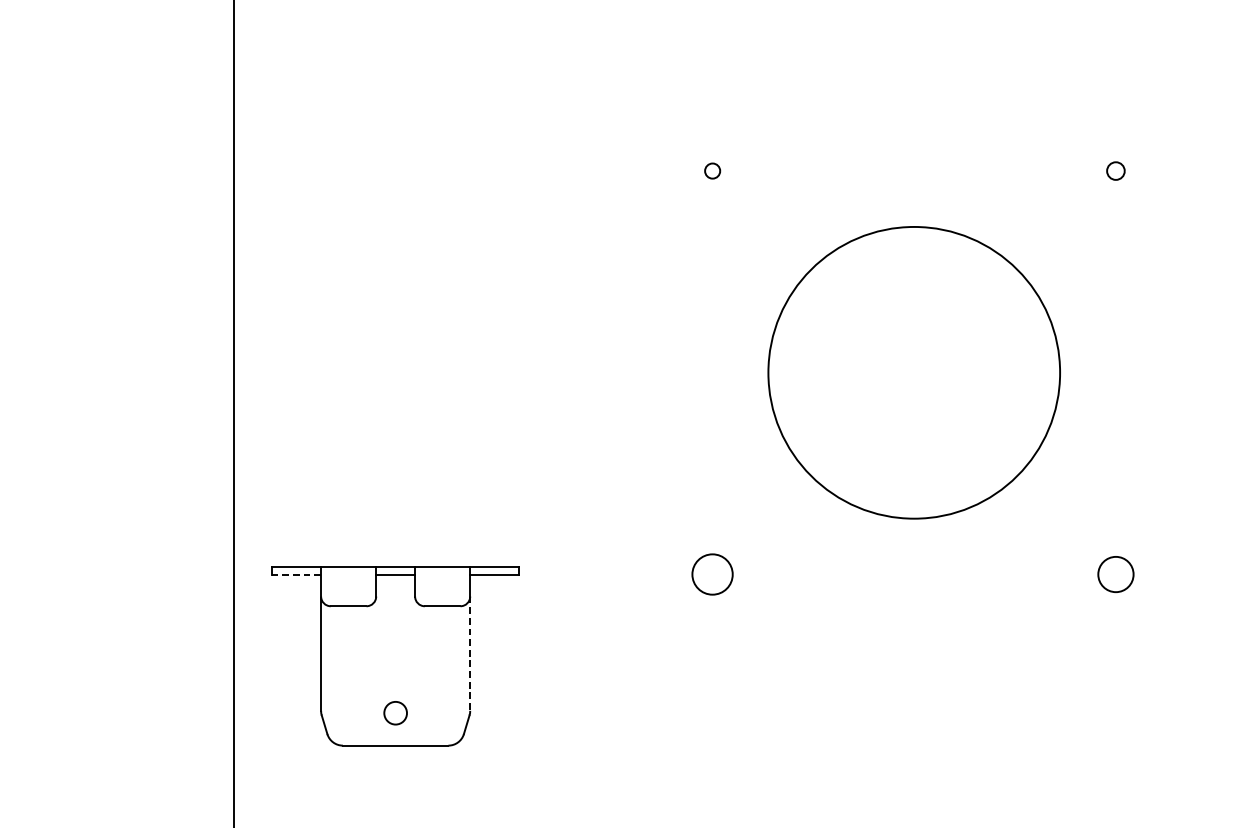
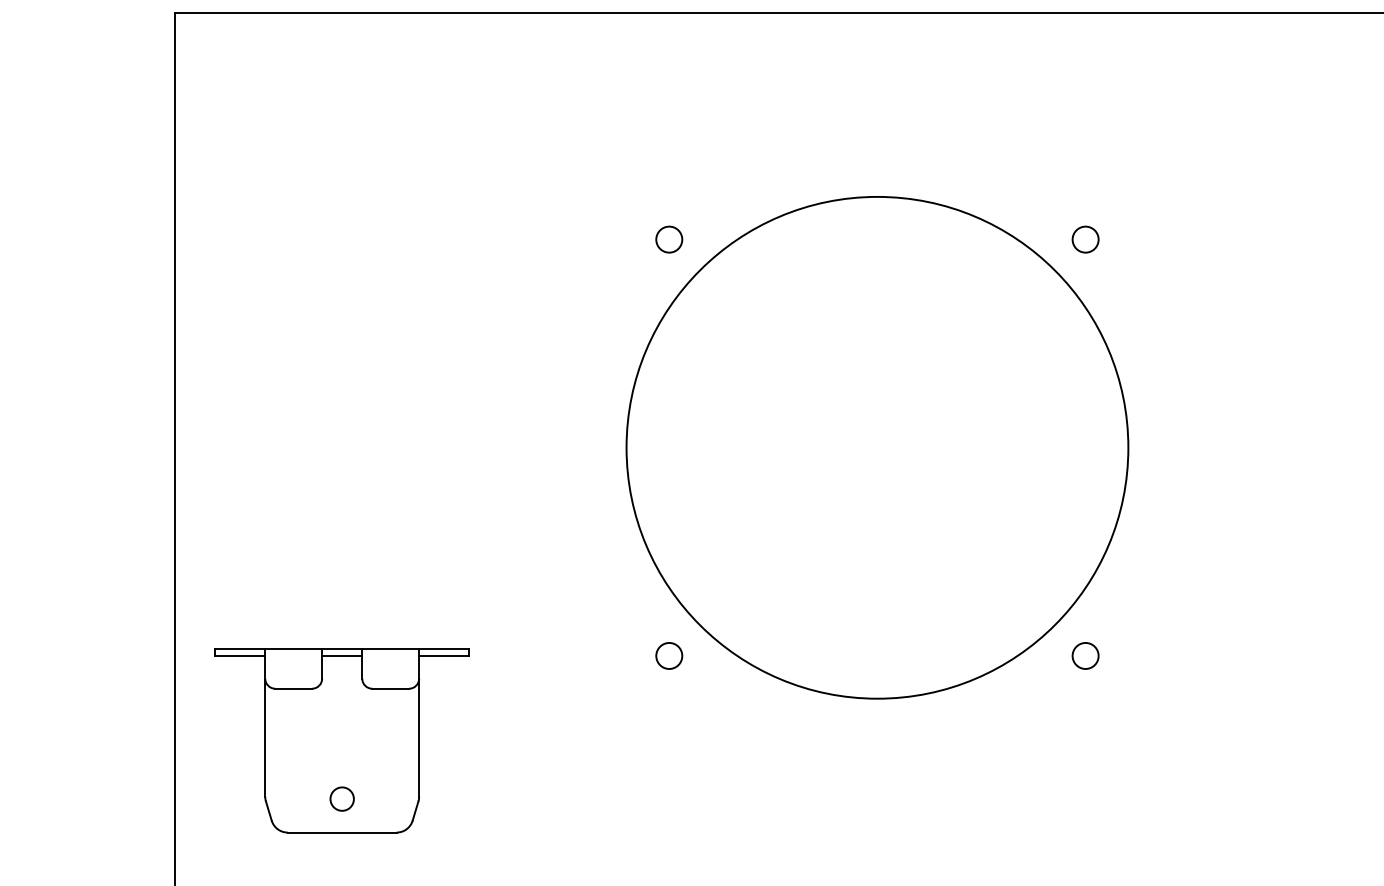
circle: (712, 170) -> (669, 239), size x1.67
circle: (1115, 170) -> (1085, 239), size x1.43
circle: (914, 372) -> (877, 447), size x1.67
circle: (712, 574) -> (669, 655), size x0.62
circle: (1115, 574) -> (1085, 655), size x0.71
line: (296, 575) -> (239, 656), dashed -> solid
line: (470, 653) -> (419, 737), dashed -> solid

